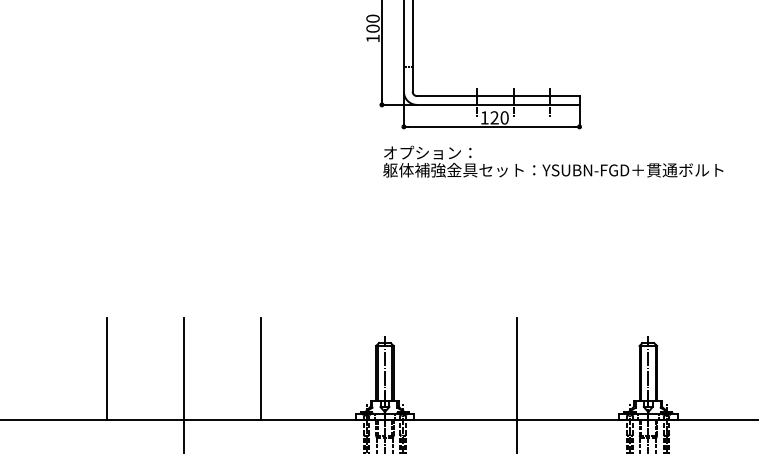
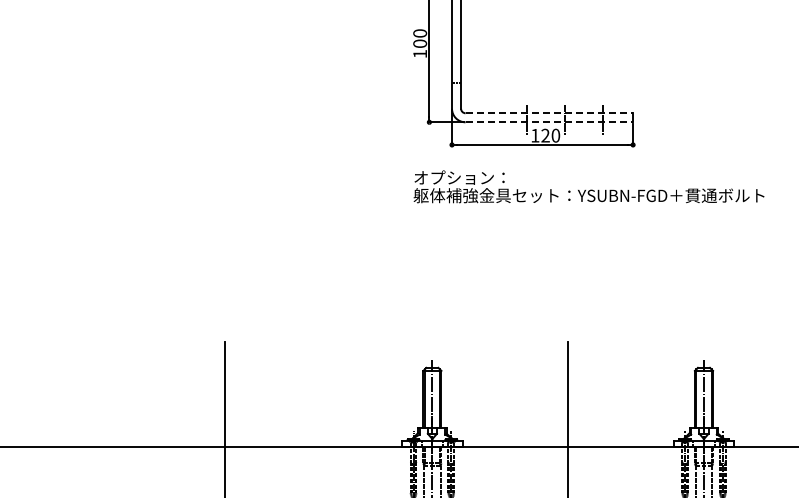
line: (498, 96) -> (549, 113), solid -> dashed
line: (498, 105) -> (549, 122), solid -> dashed
text: (552, 161) -> (588, 186), moved
line: (106, 368) -> (145, 394), removed
line: (260, 368) -> (304, 394), removed

